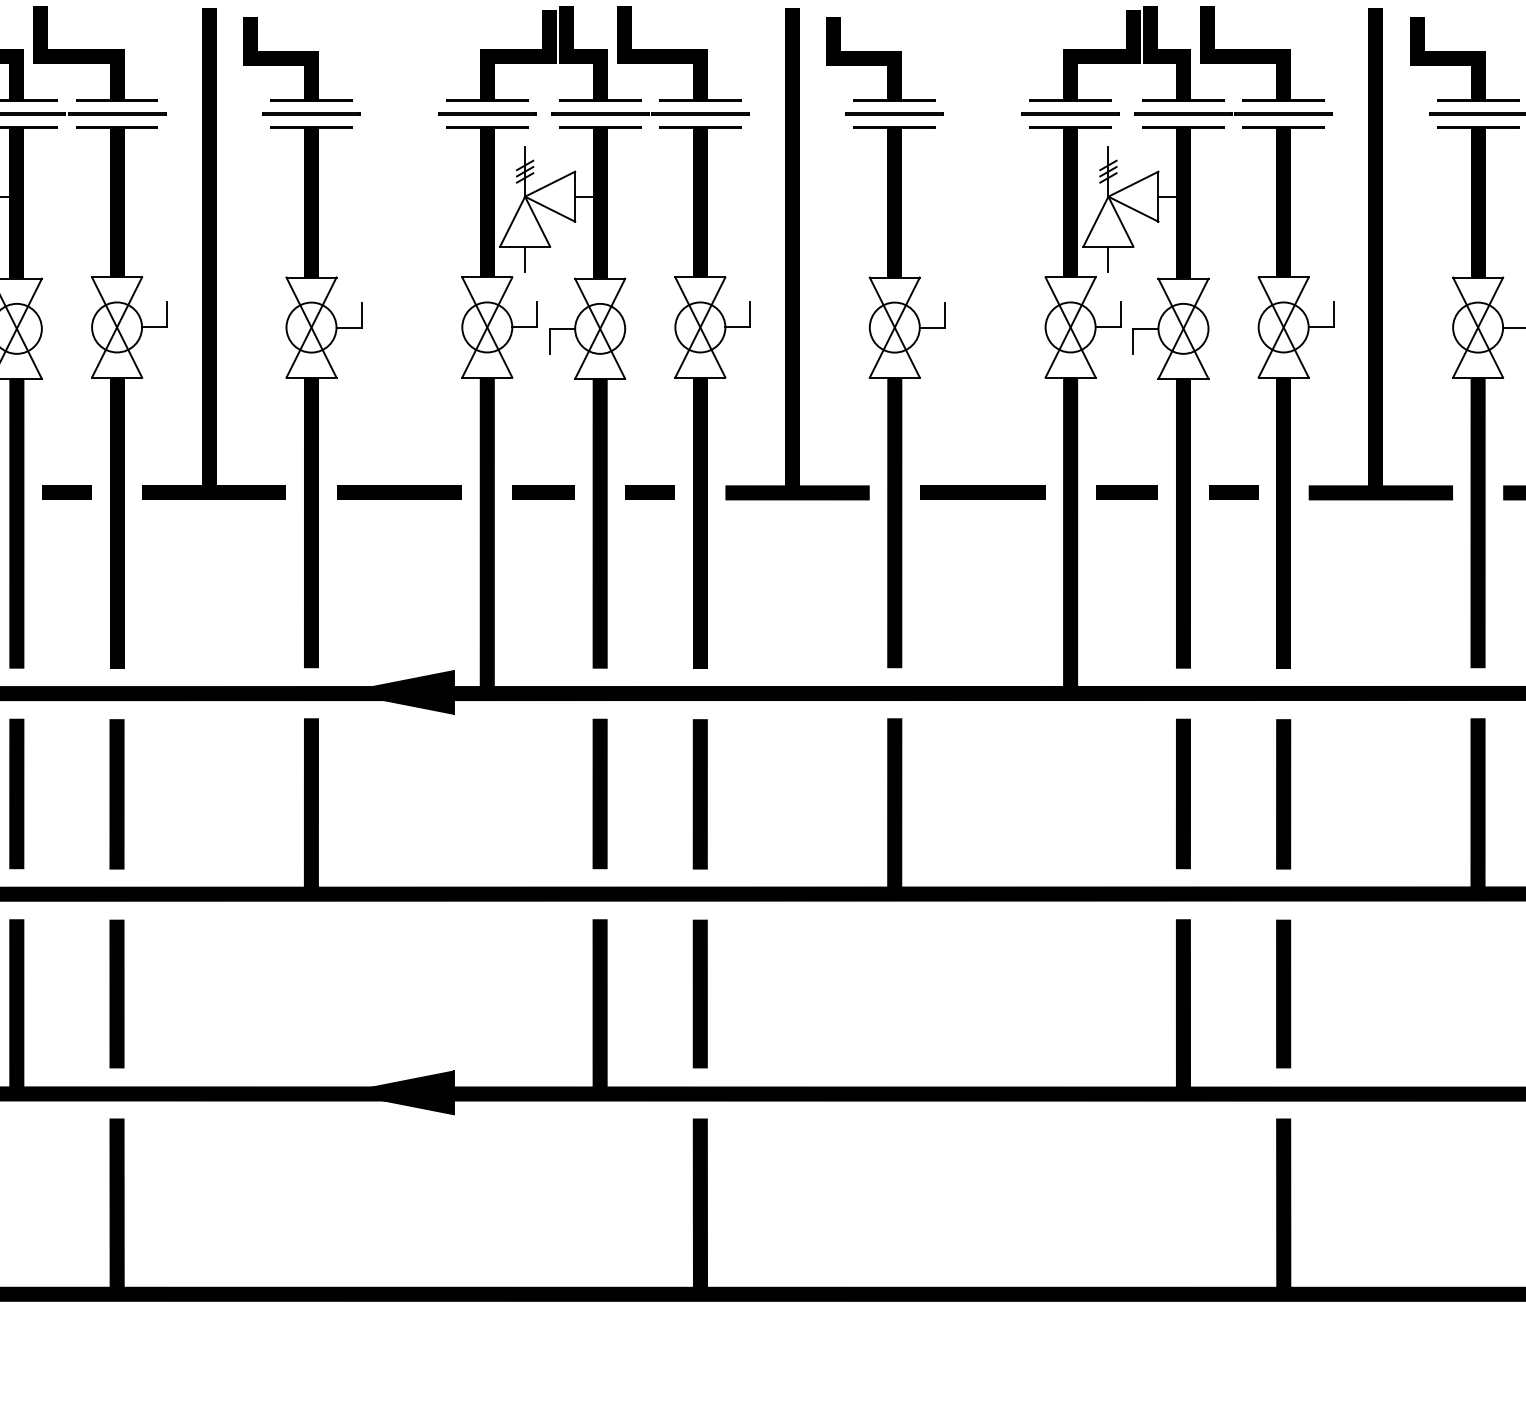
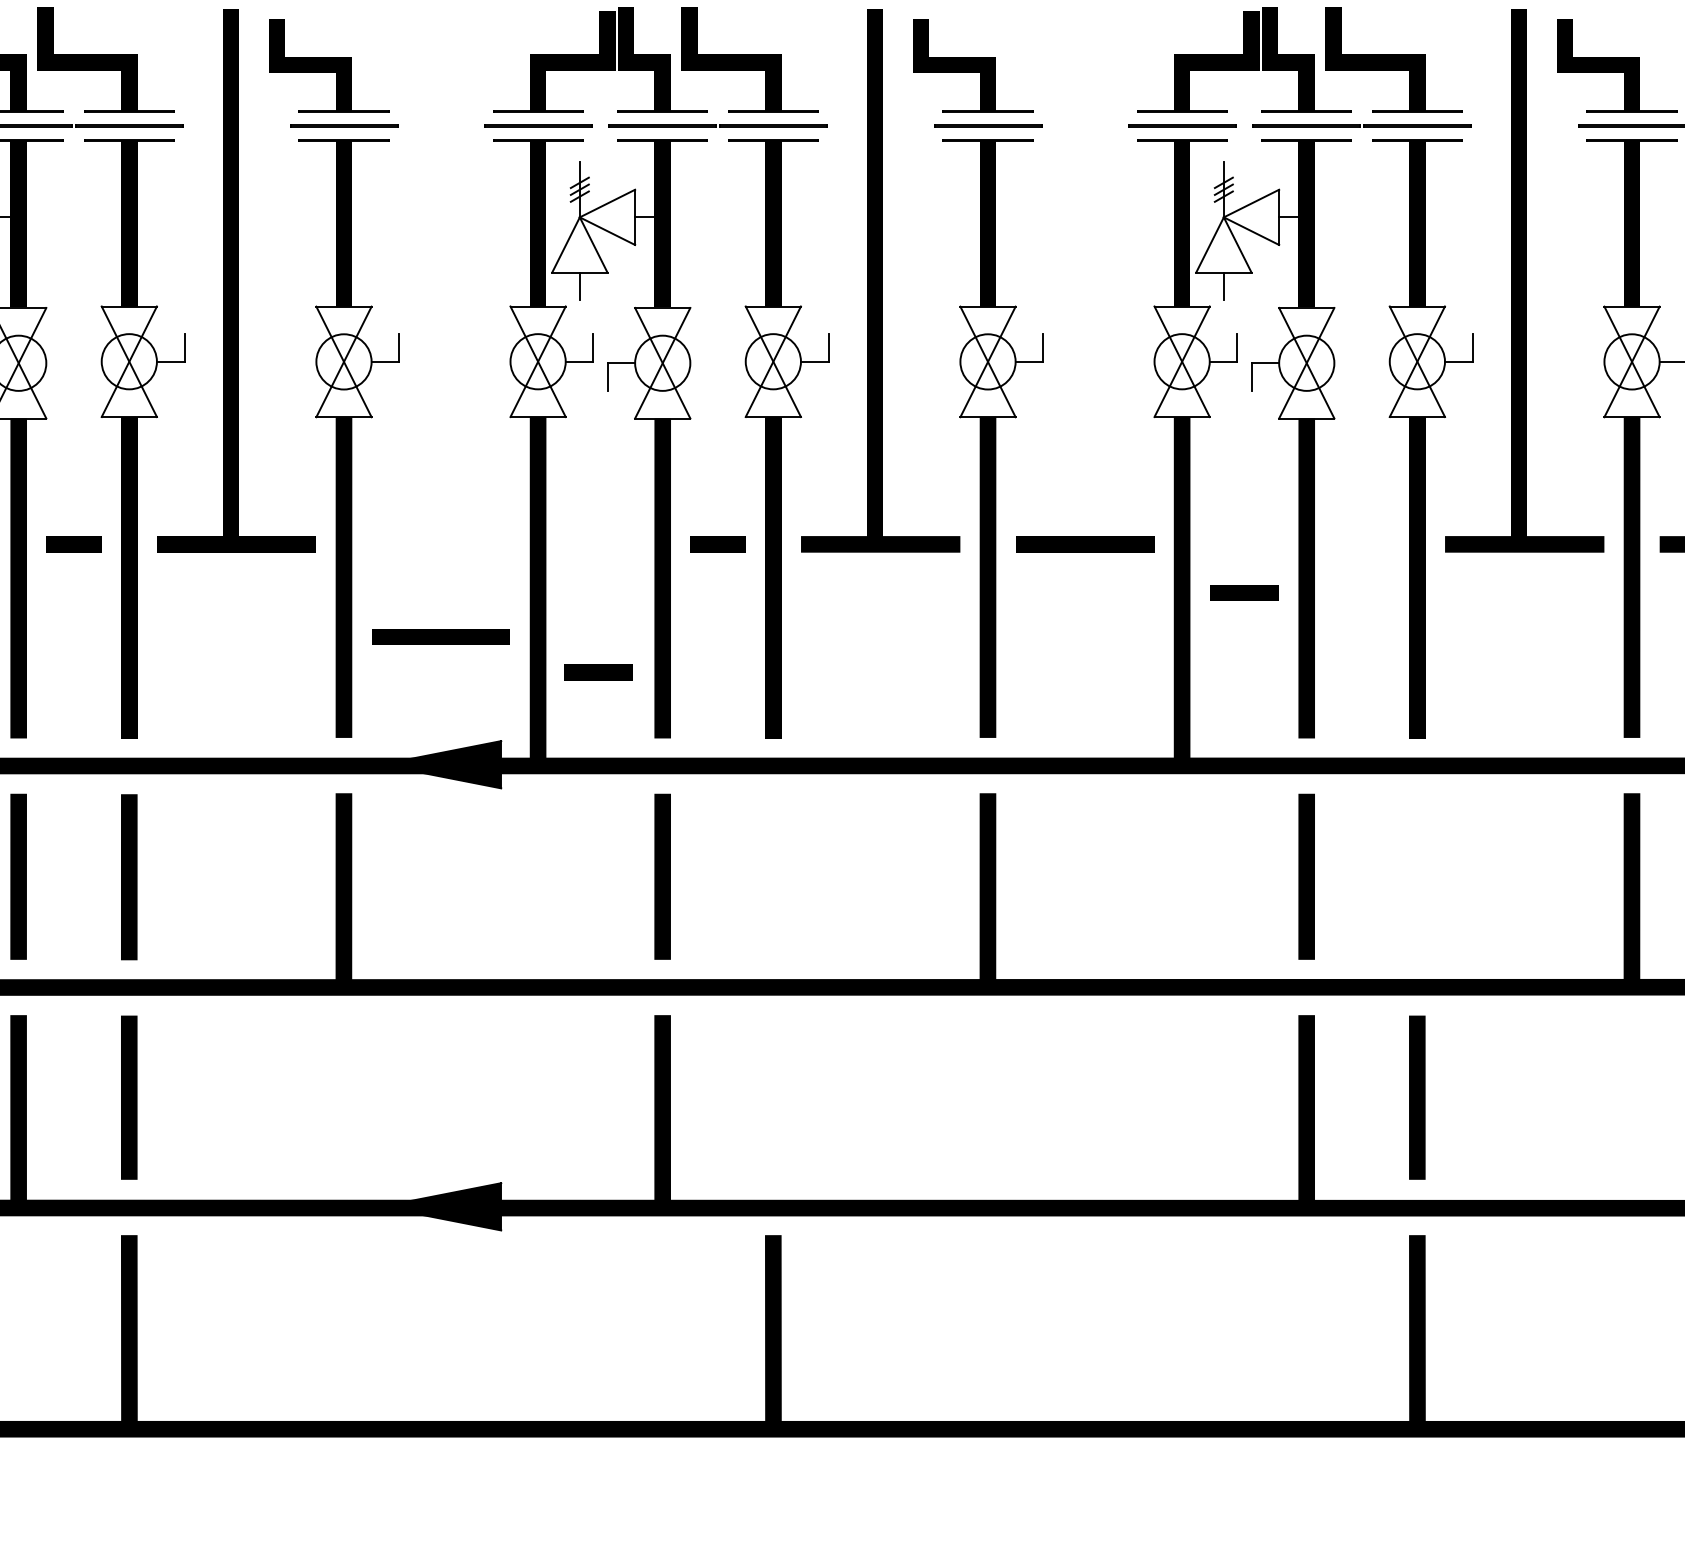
line: (399, 492) -> (441, 636), moved
line: (543, 492) -> (597, 672), moved
line: (1126, 492) -> (1243, 592), moved
line: (1233, 492) -> (1361, 543), removed
line: (699, 794) -> (772, 877), removed
line: (1283, 794) -> (1417, 877), removed
line: (699, 993) -> (772, 1097), removed

